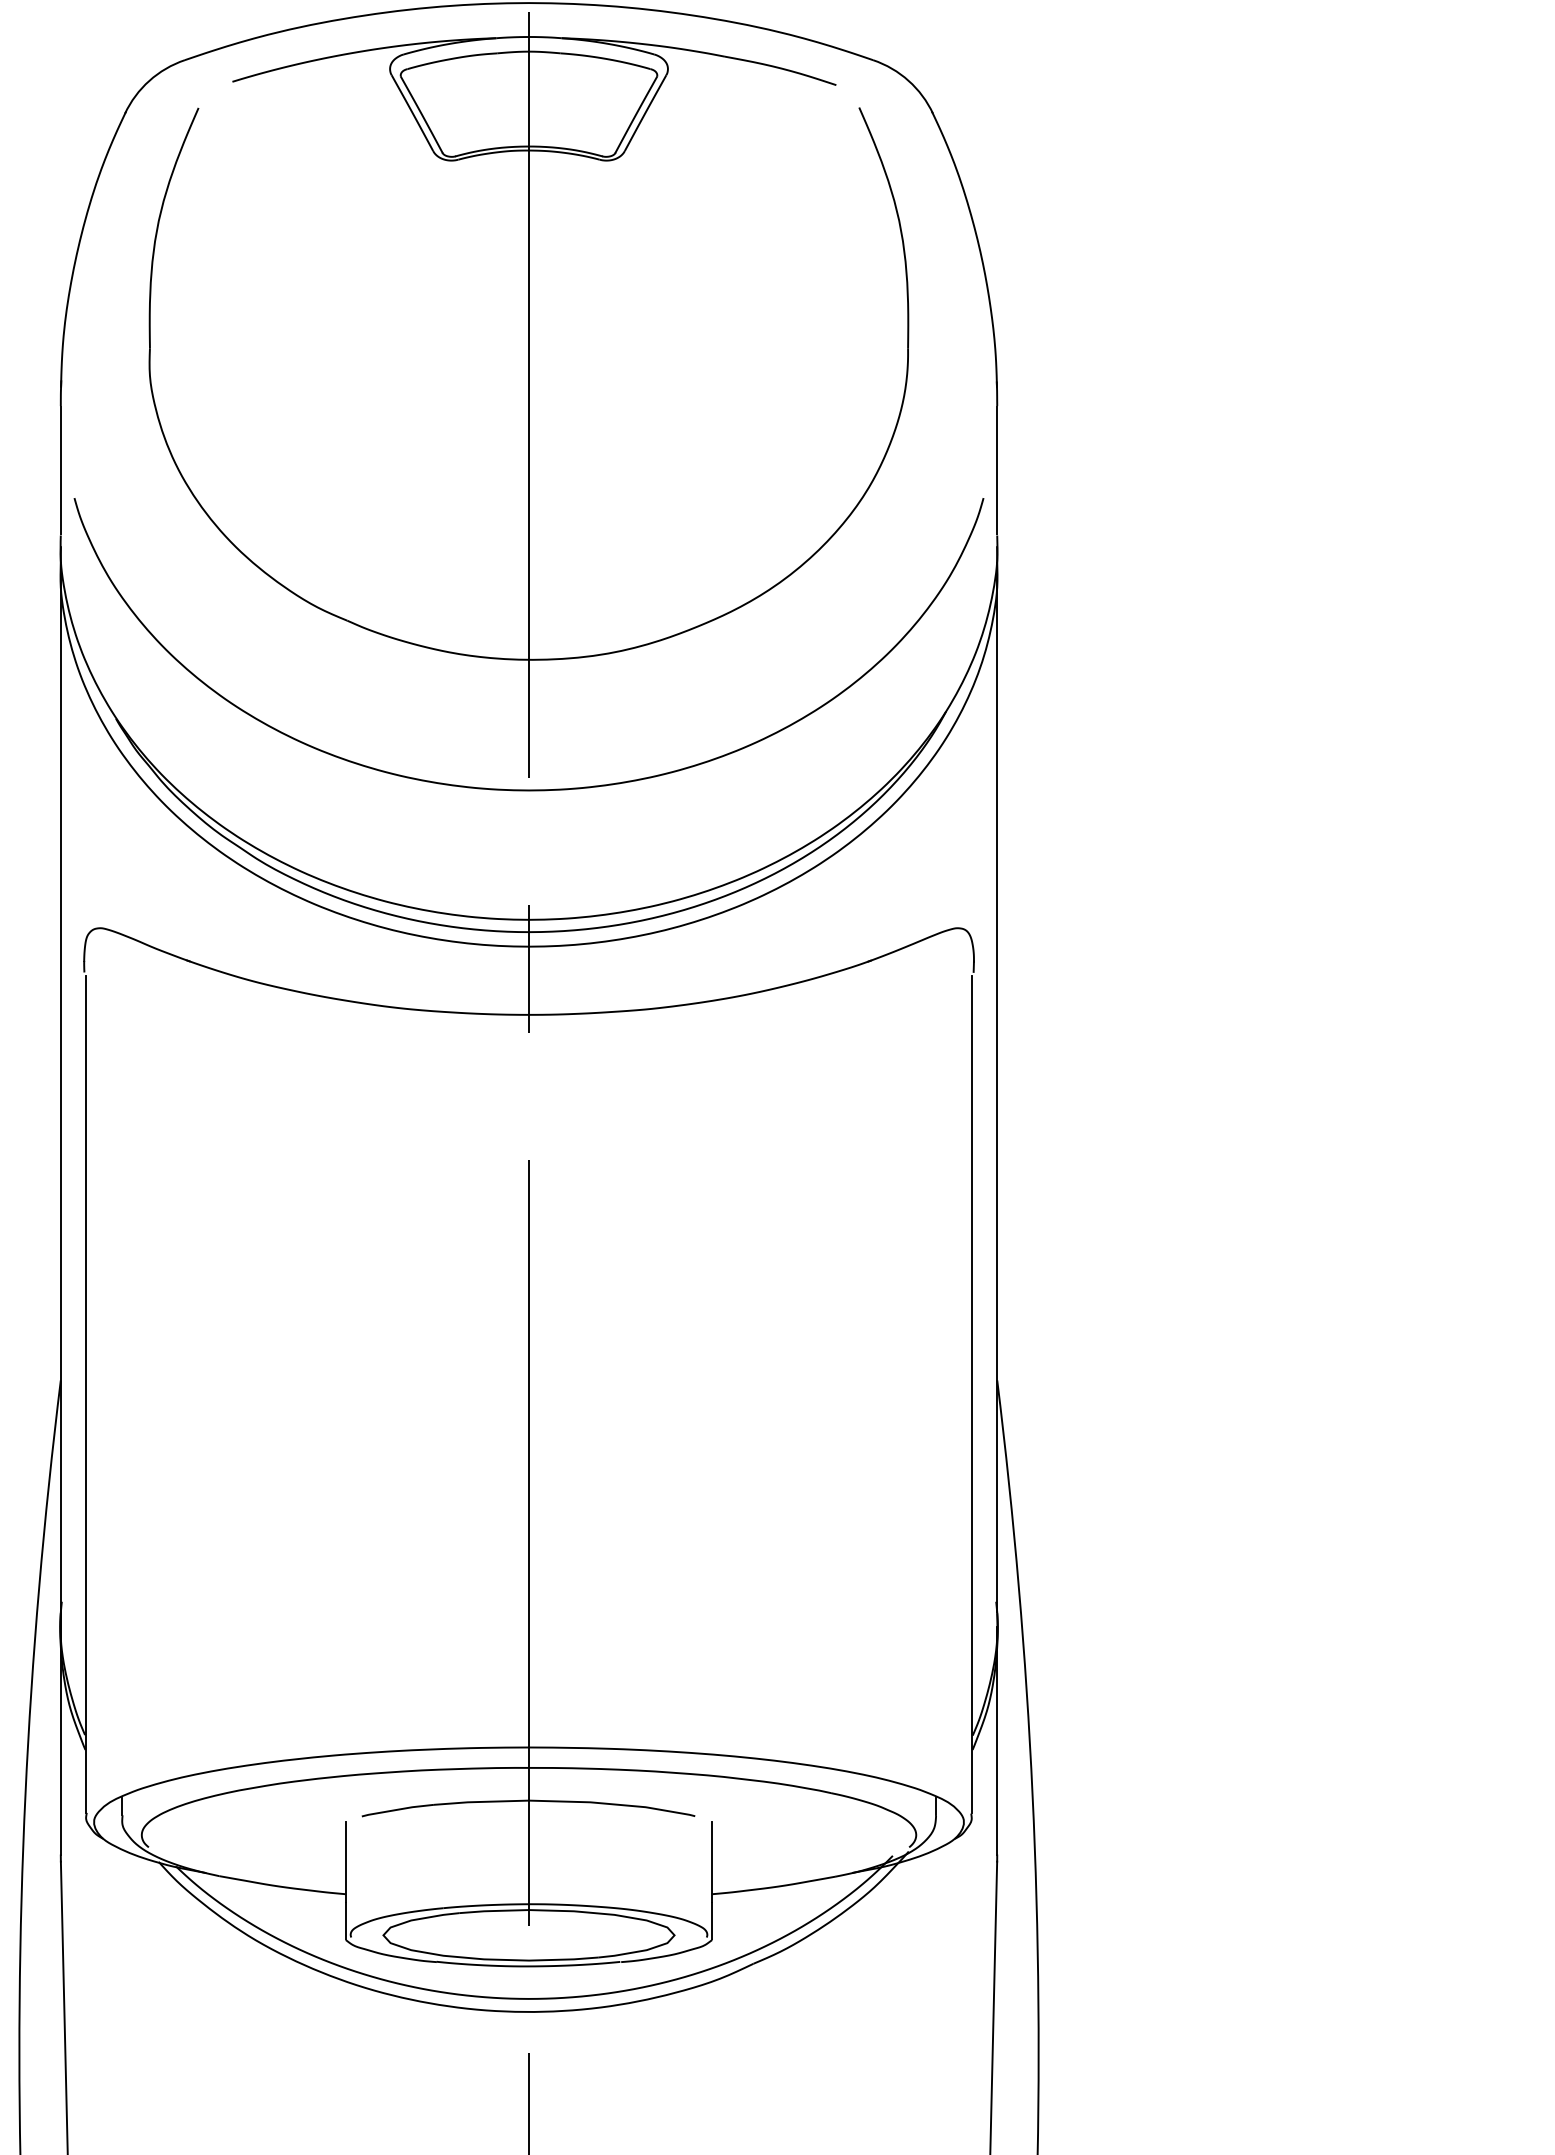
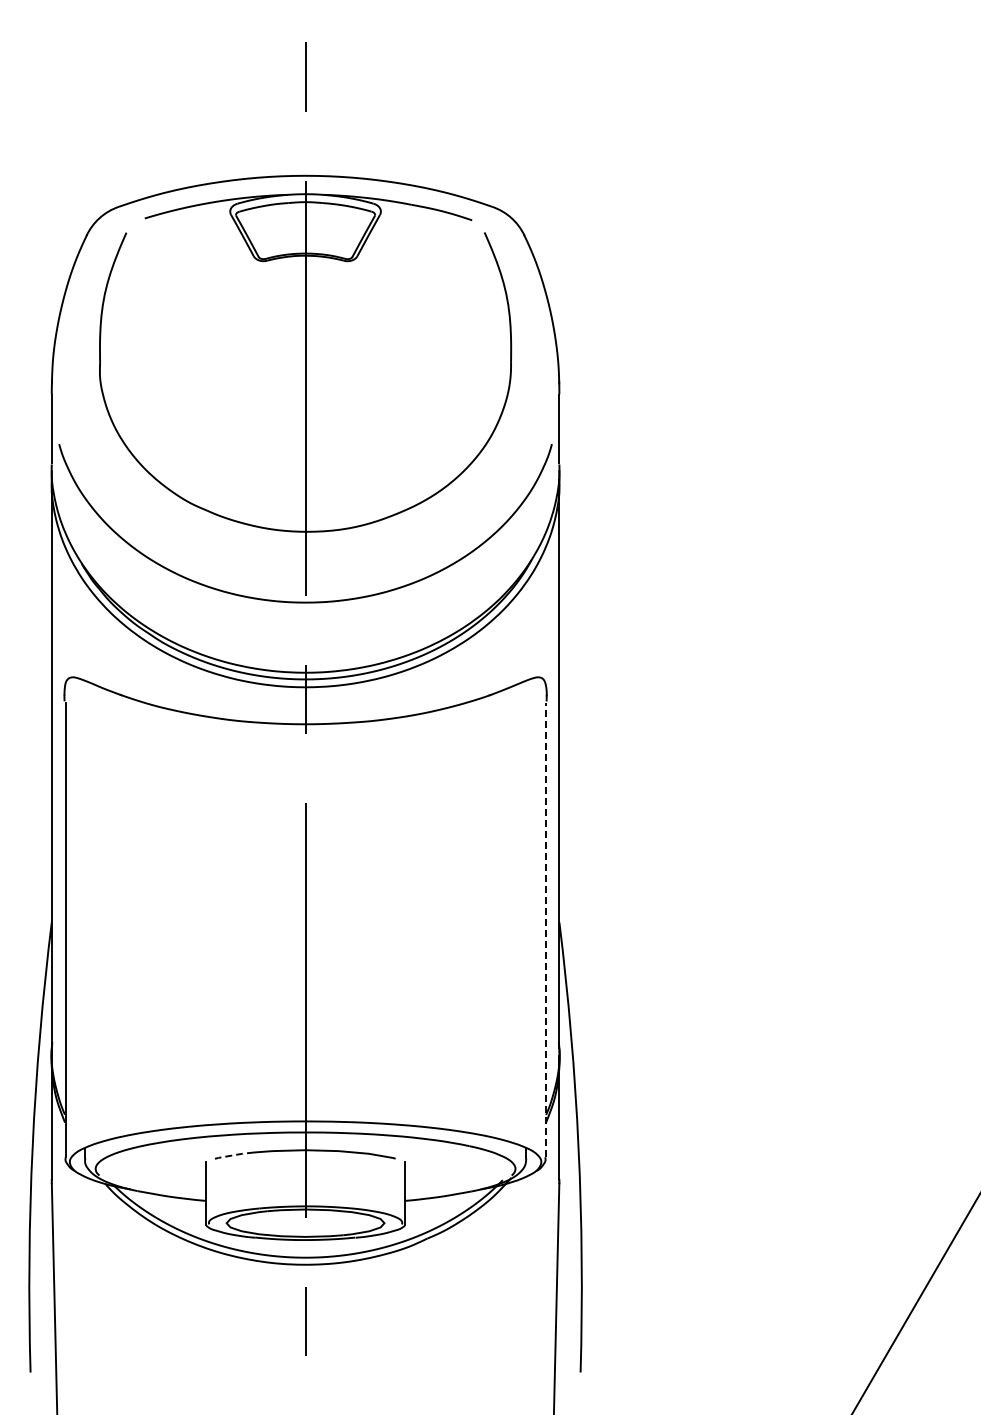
line: (971, 1395) -> (545, 930), solid -> dashed
line: (396, 1810) -> (233, 1155), solid -> dashed

